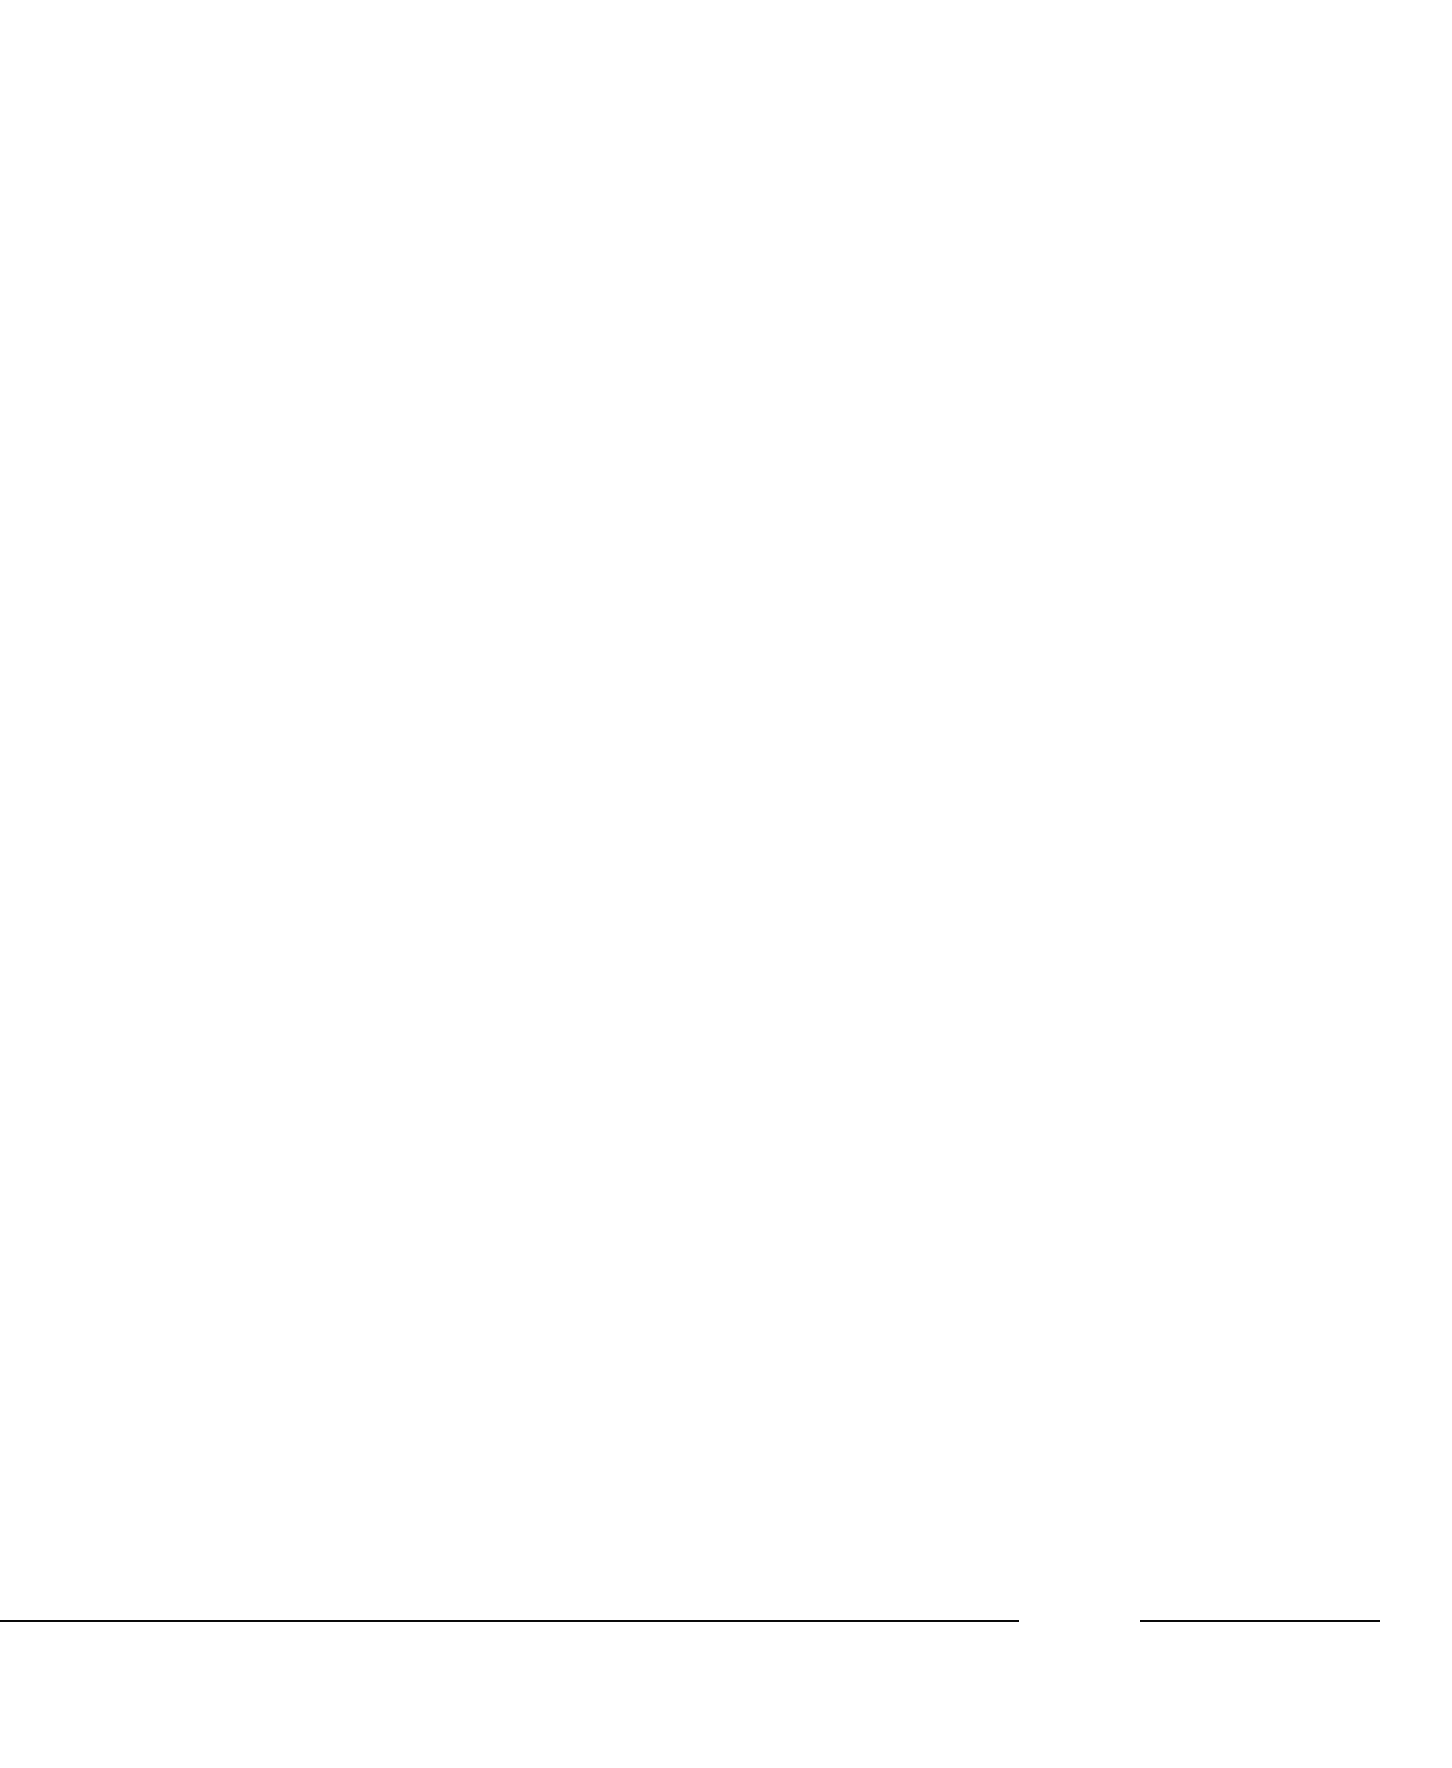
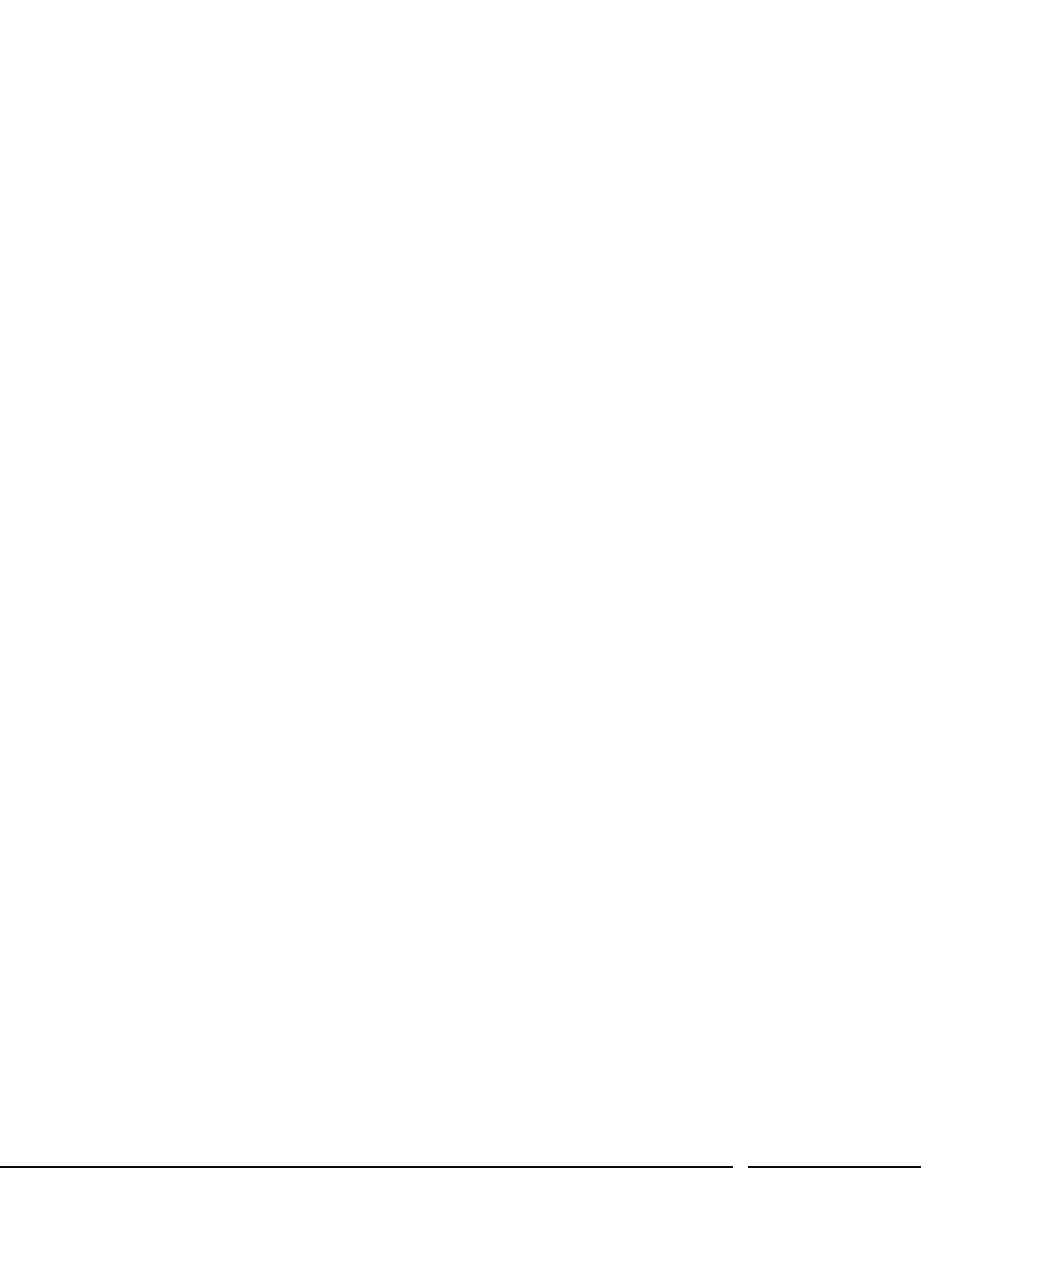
line: (1259, 1620) -> (833, 1166), moved

